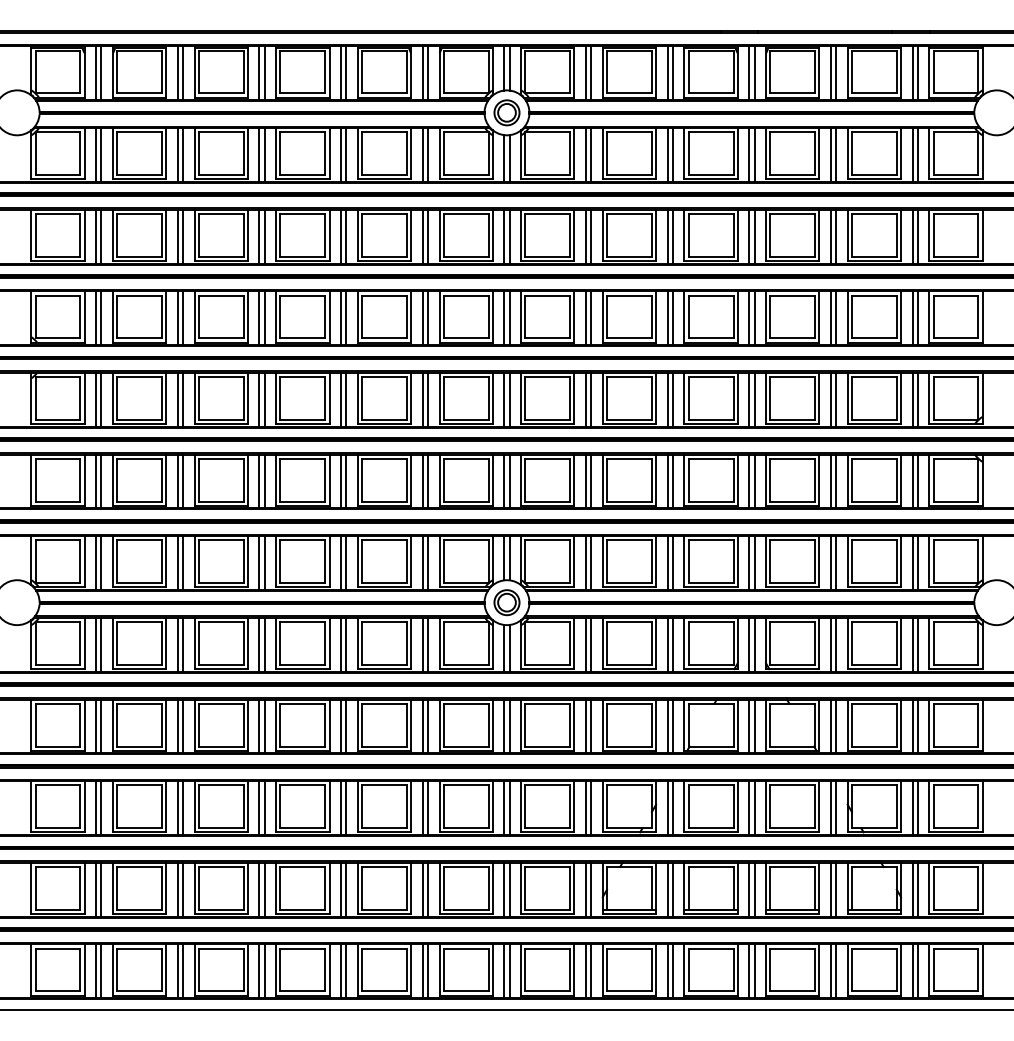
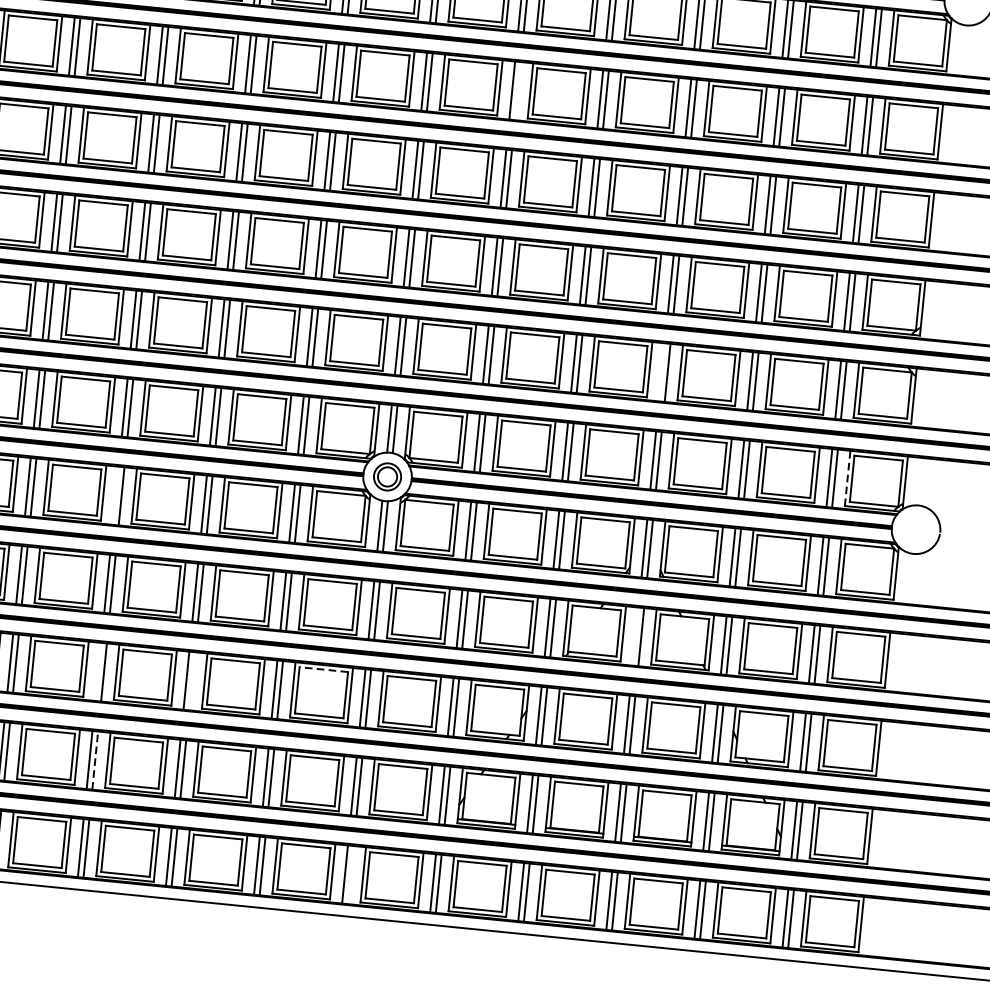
line: (591, 236) -> (518, 90), removed
line: (749, 481) -> (662, 372), removed
line: (929, 561) -> (847, 478), solid -> dashed
line: (259, 644) -> (116, 495), removed
line: (749, 726) -> (635, 636), removed
line: (465, 785) -> (323, 669), solid -> dashed
line: (259, 808) -> (98, 672), removed
line: (346, 808) -> (192, 681), removed
line: (264, 889) -> (95, 760), solid -> dashed
line: (509, 971) -> (350, 875), removed

